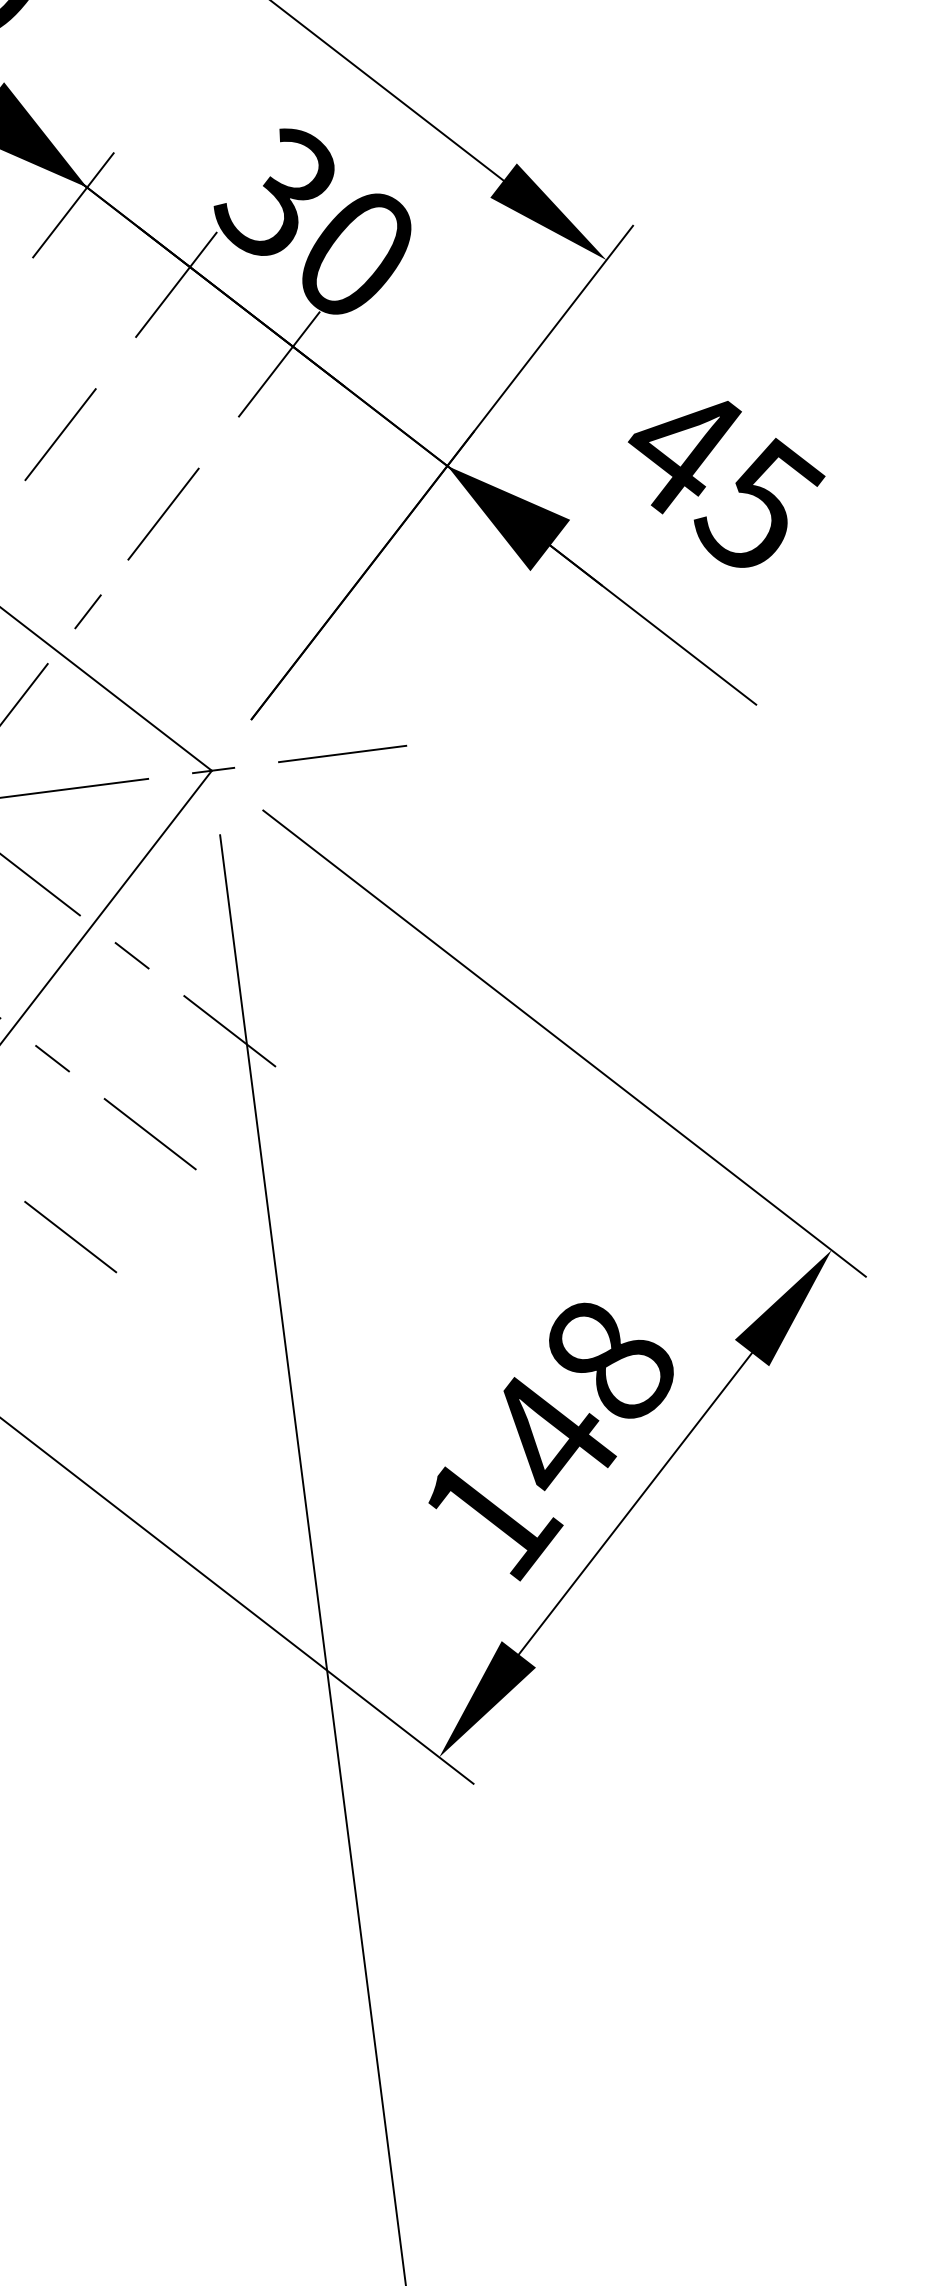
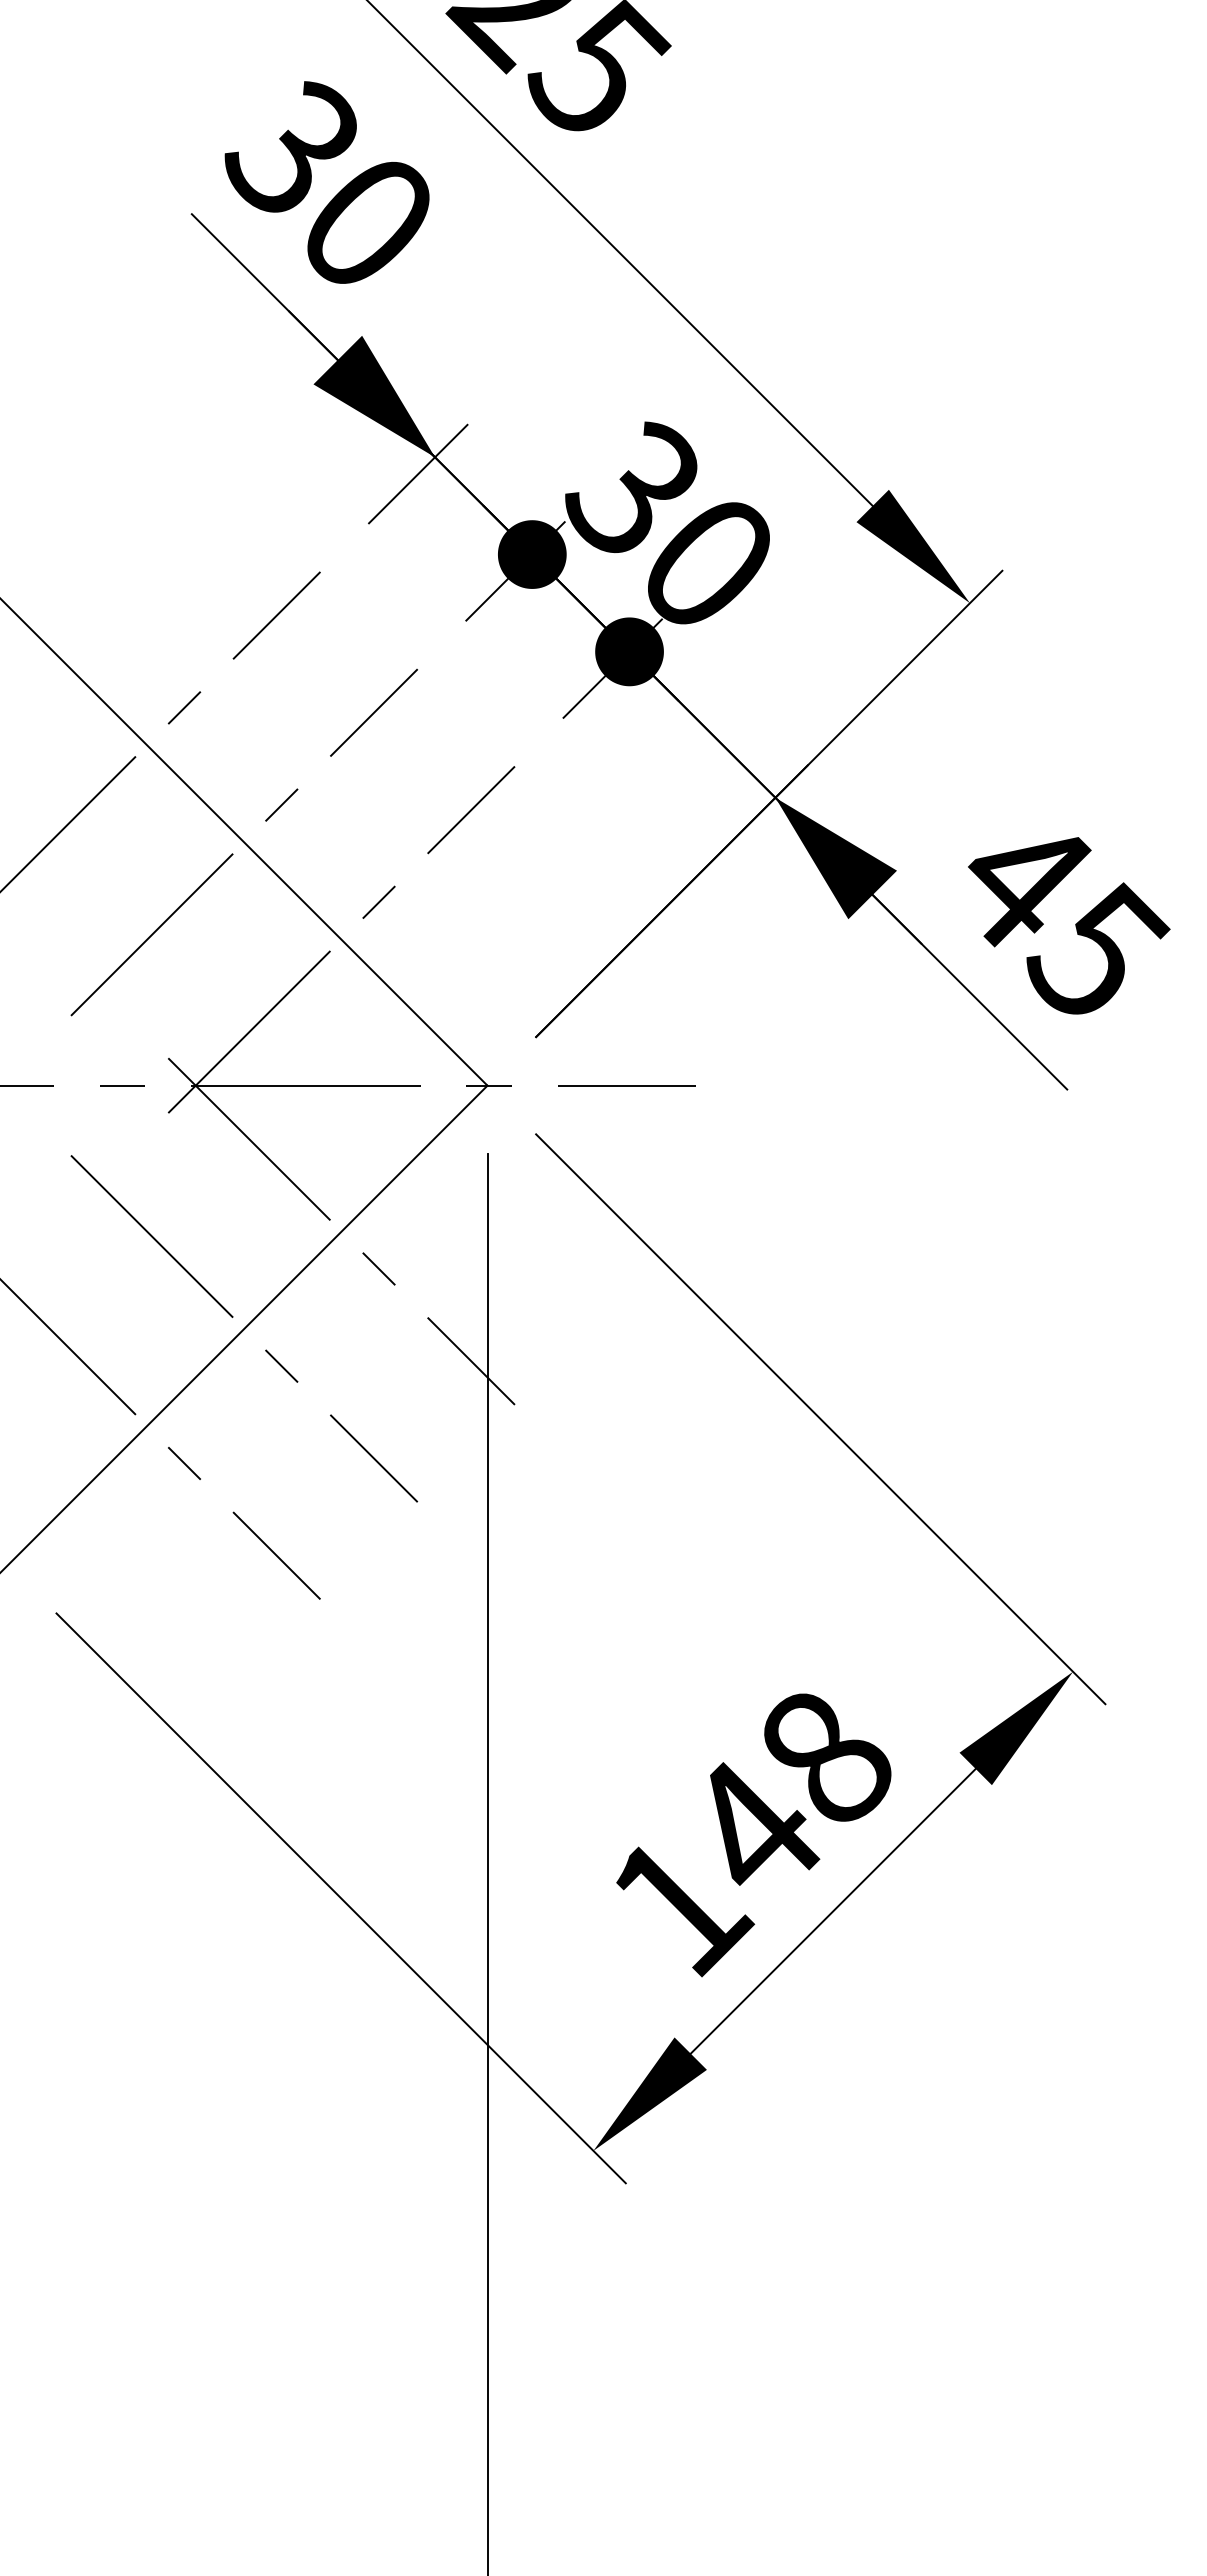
fill: (189, 267) -> (531, 554), added
fill: (292, 346) -> (629, 651), added
text: (730, 484) -> (1069, 925), moved

